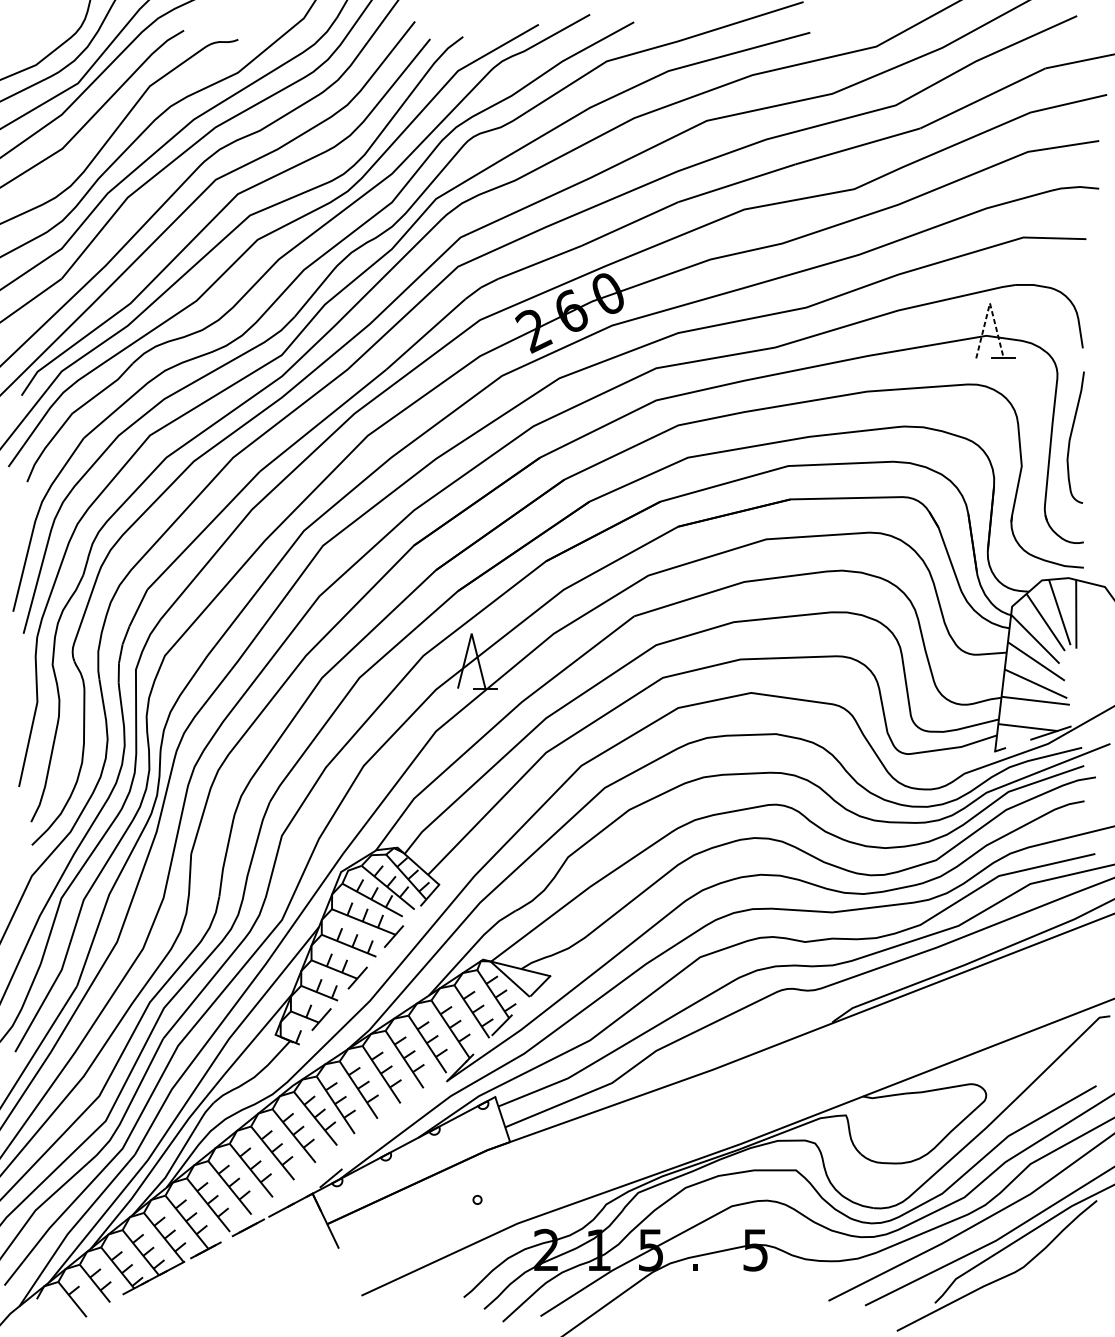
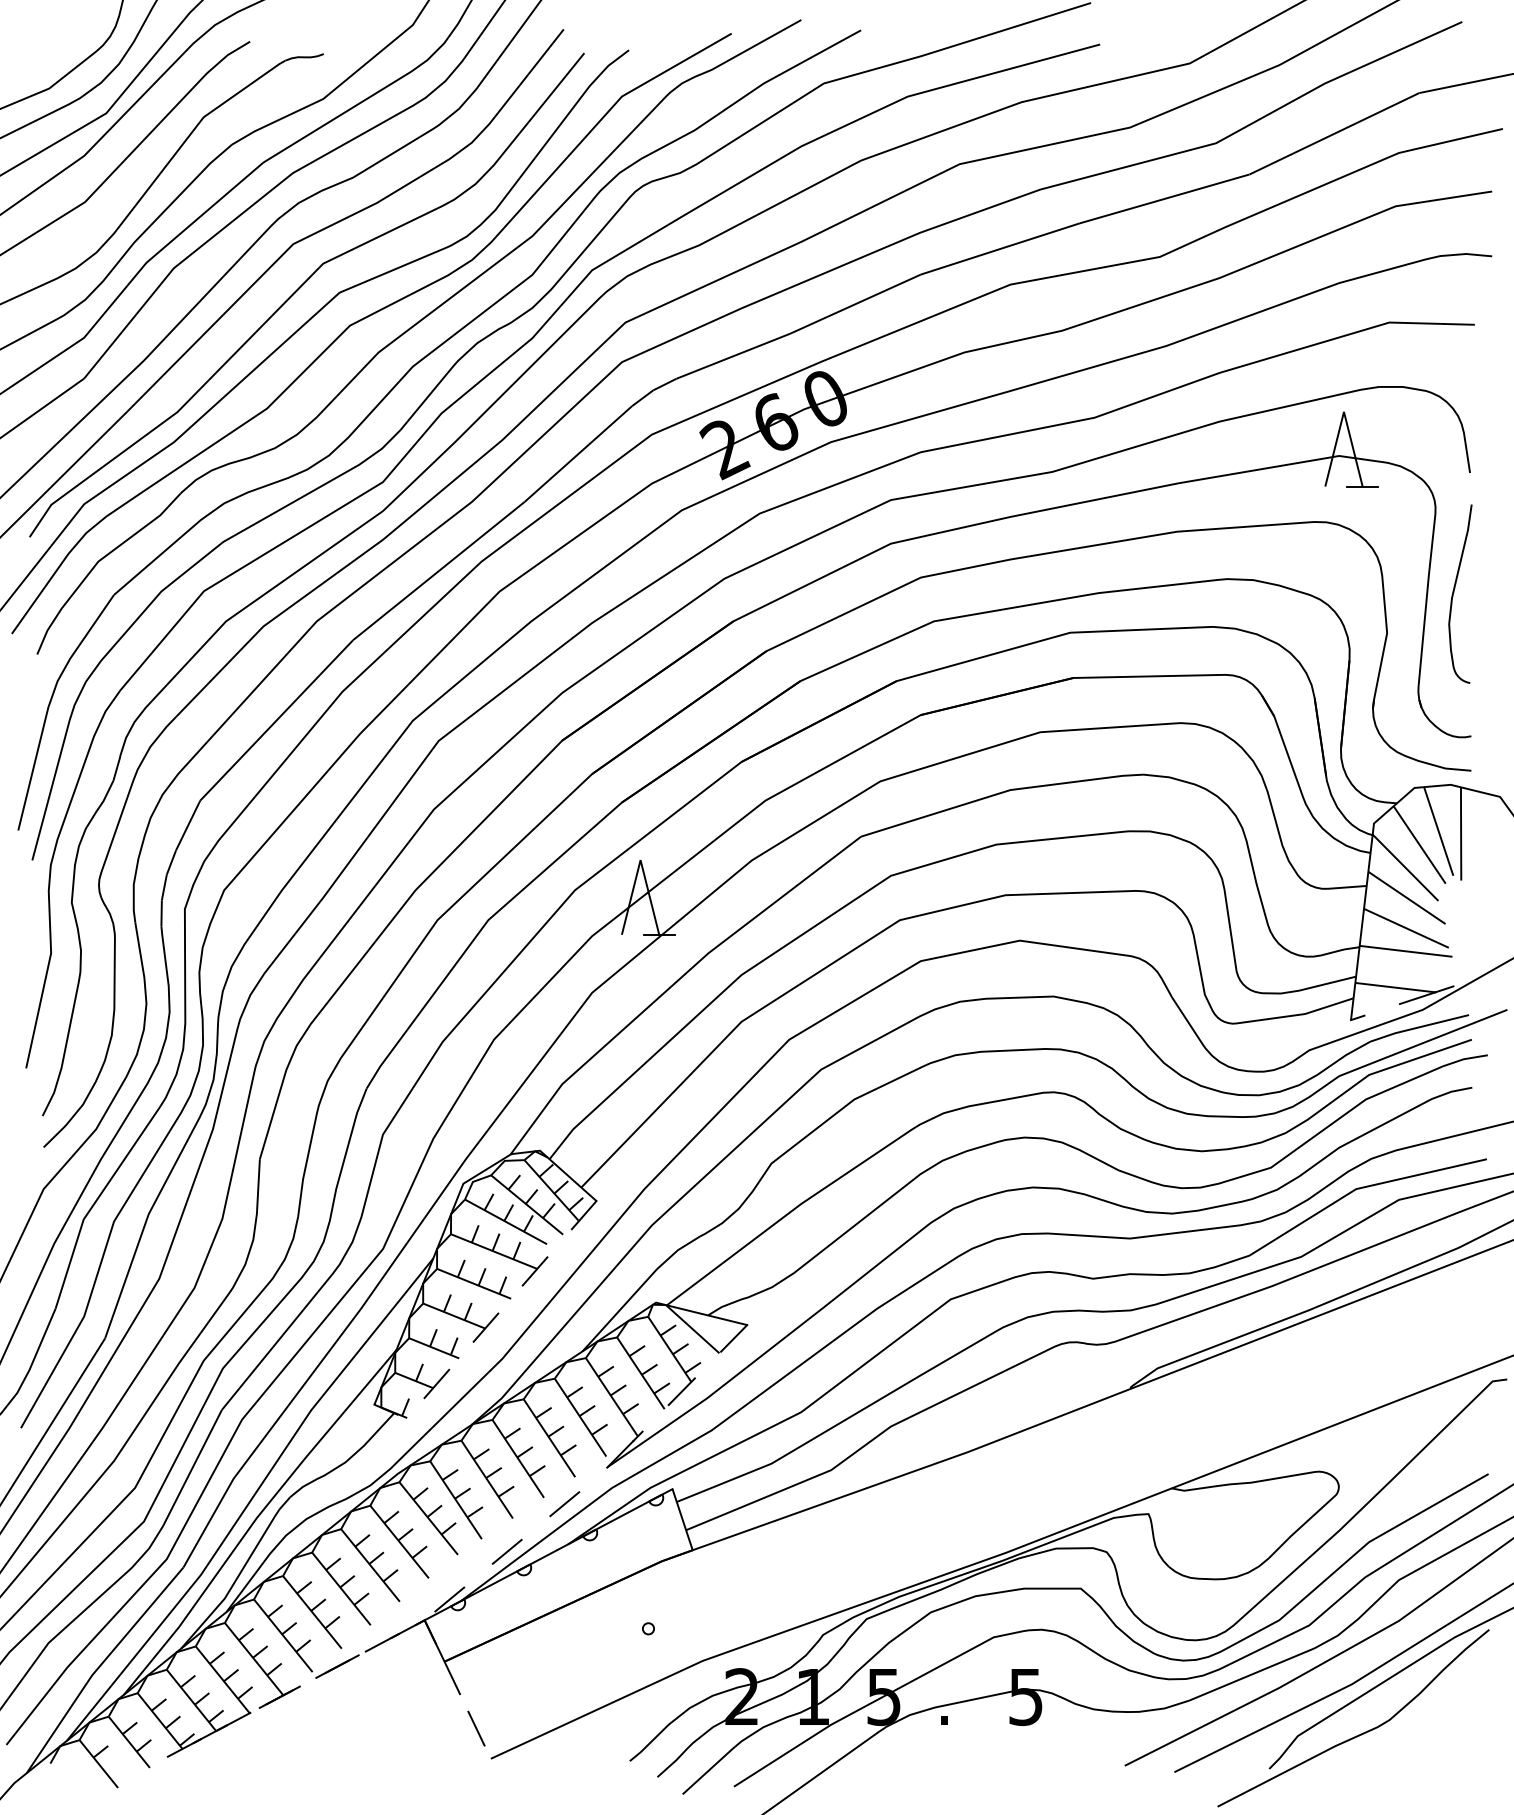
line: (989, 303) -> (1343, 411), dashed -> solid
line: (415, 1108) -> (564, 1504), added
line: (372, 1142) -> (506, 1551), added
line: (350, 1273) -> (476, 1728), added

